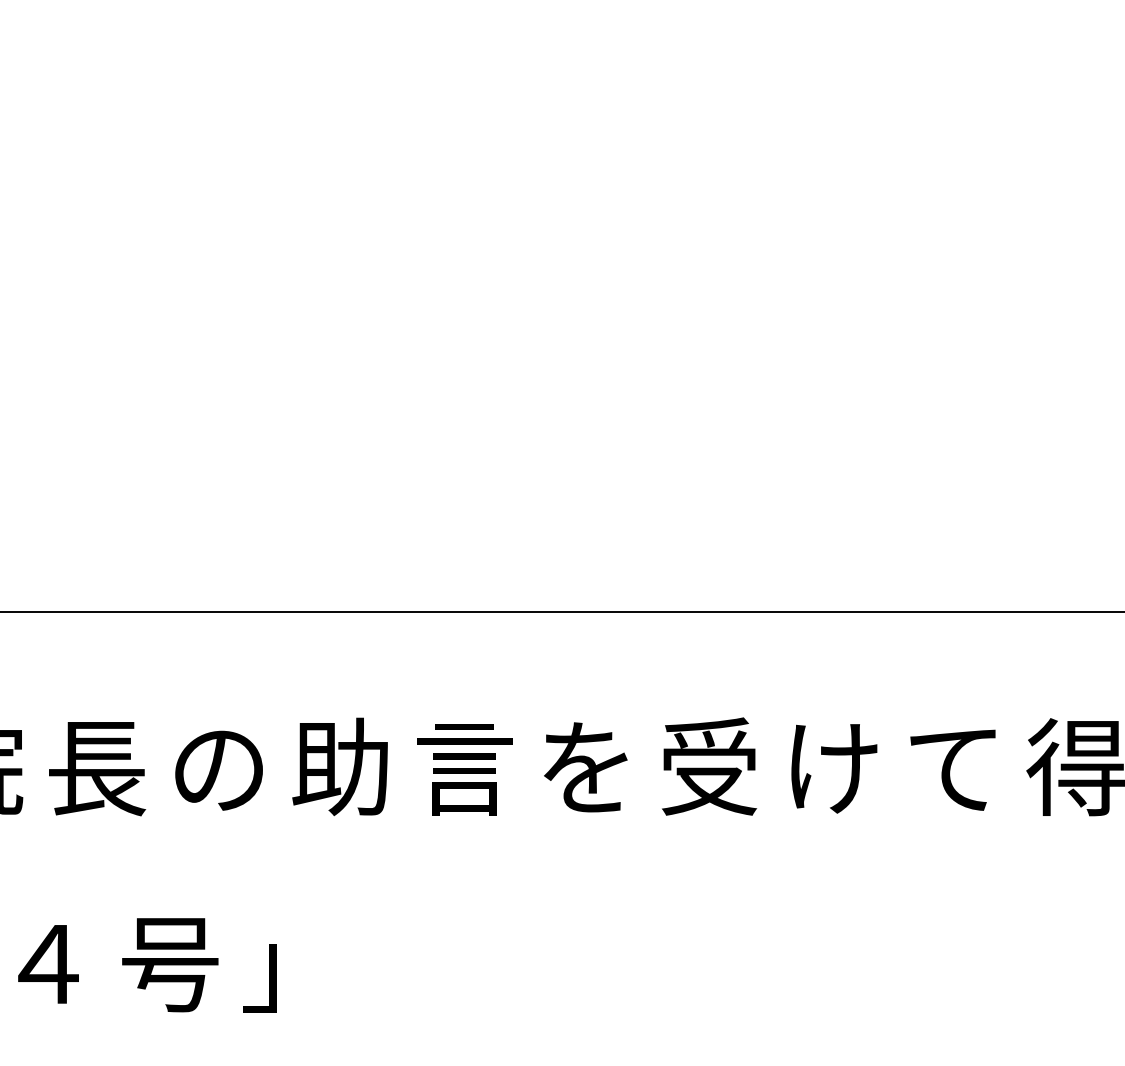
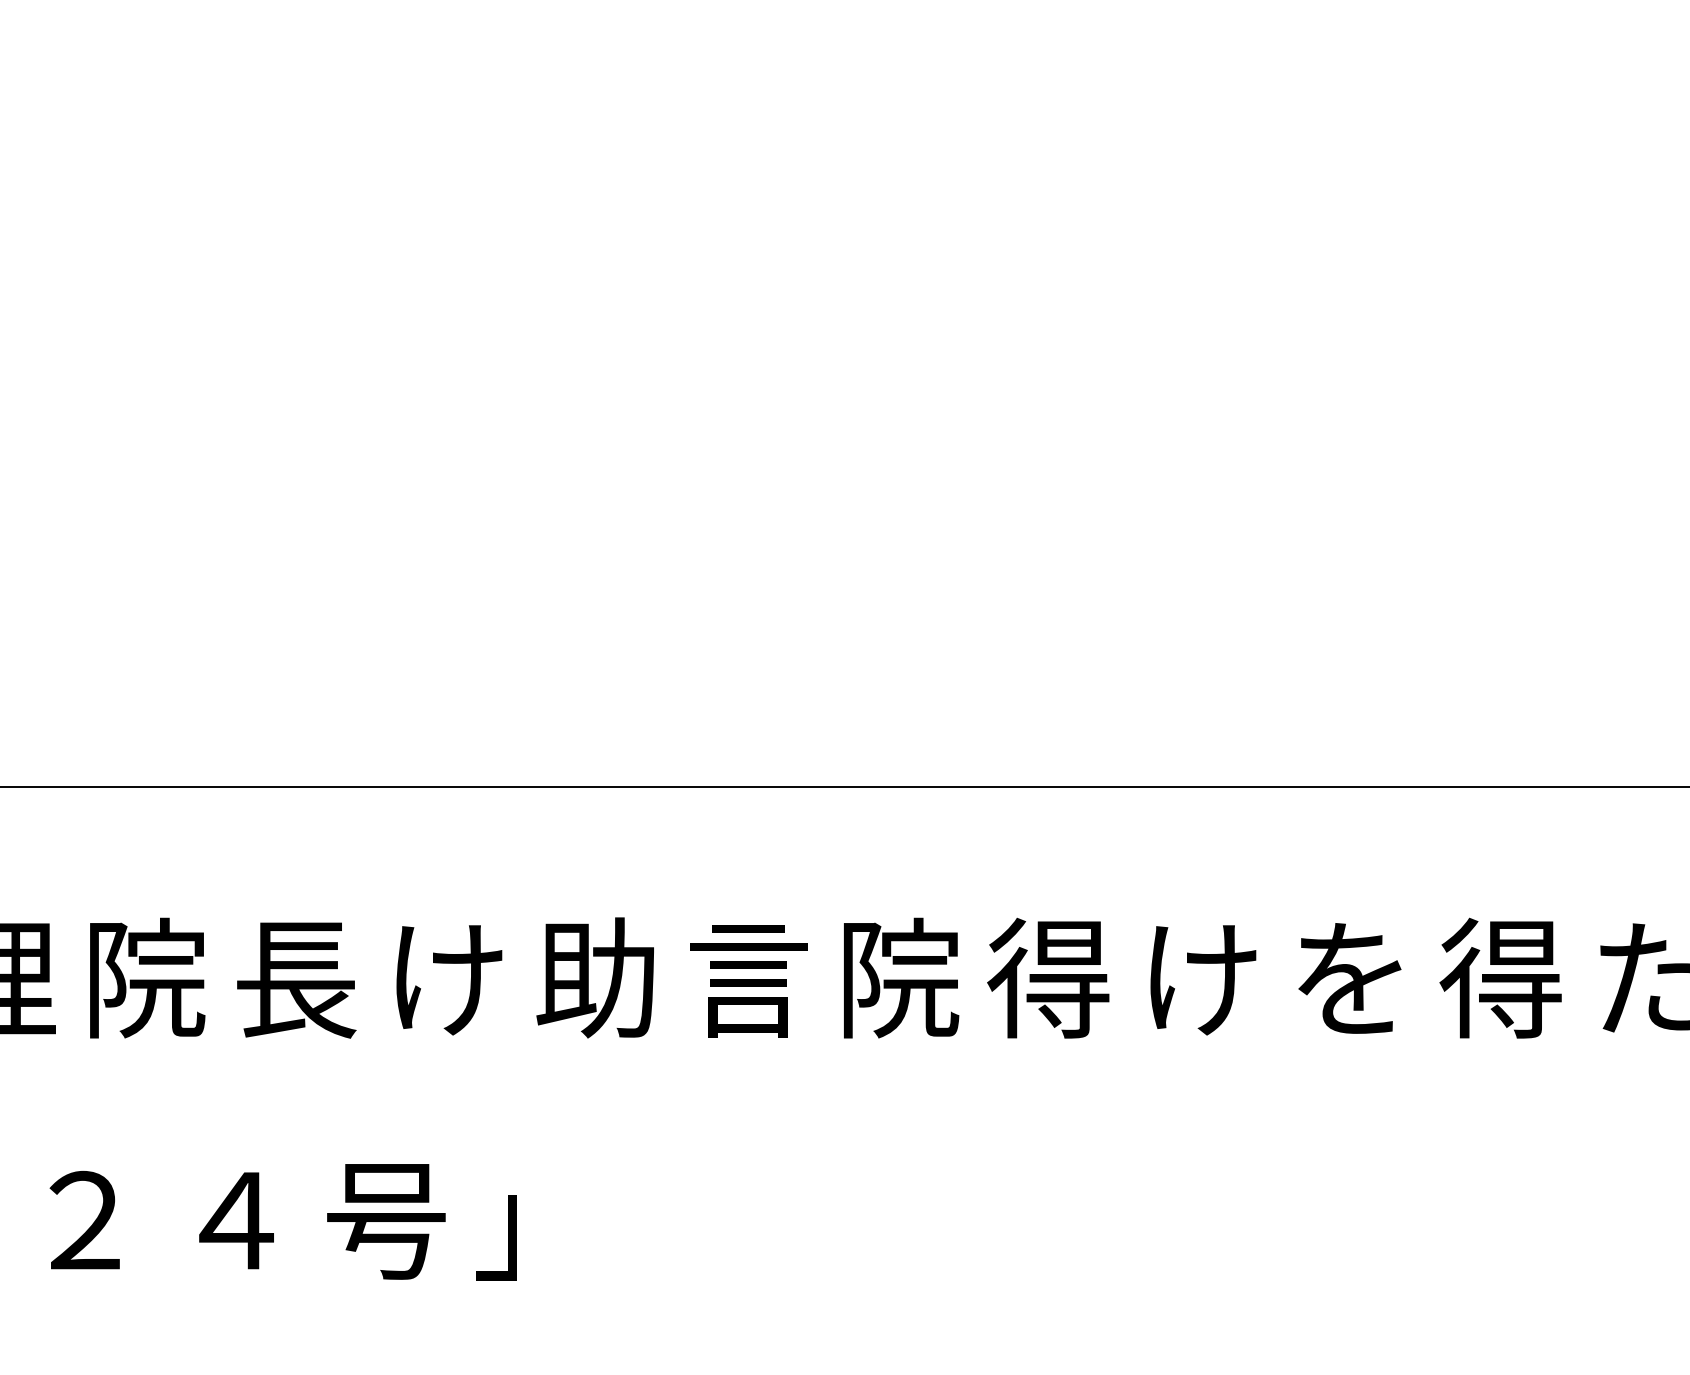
text: (588, 766) -> (901, 977), を -> 院
text: (708, 766) -> (1048, 977), 受 -> 得
text: (952, 767) -> (1348, 978), て -> を
text: (219, 769) -> (447, 980), の -> け

